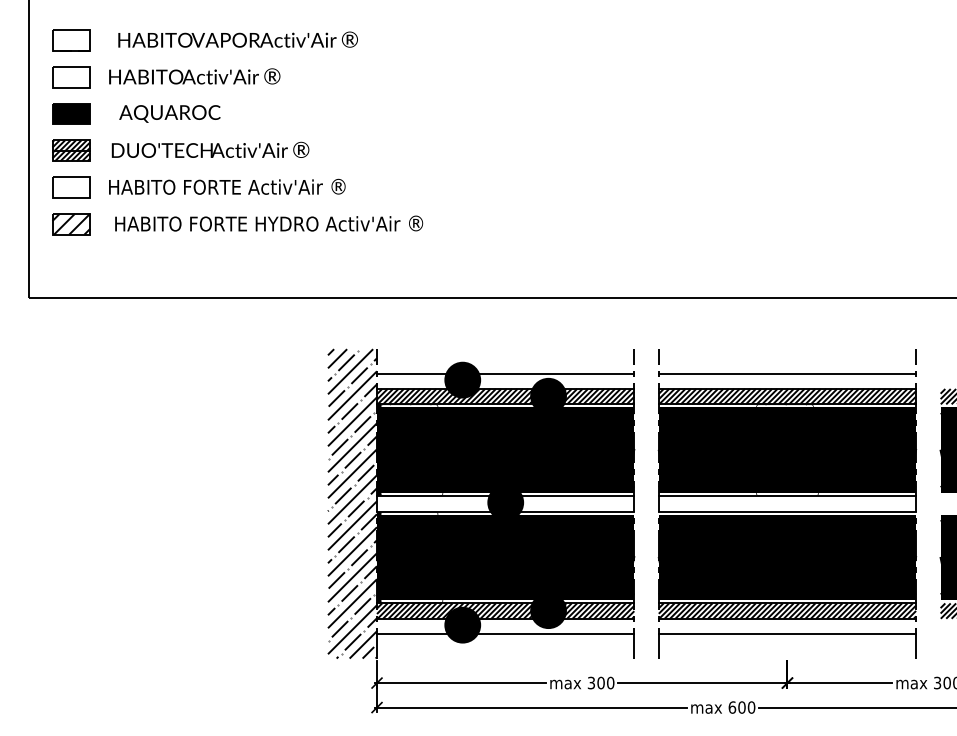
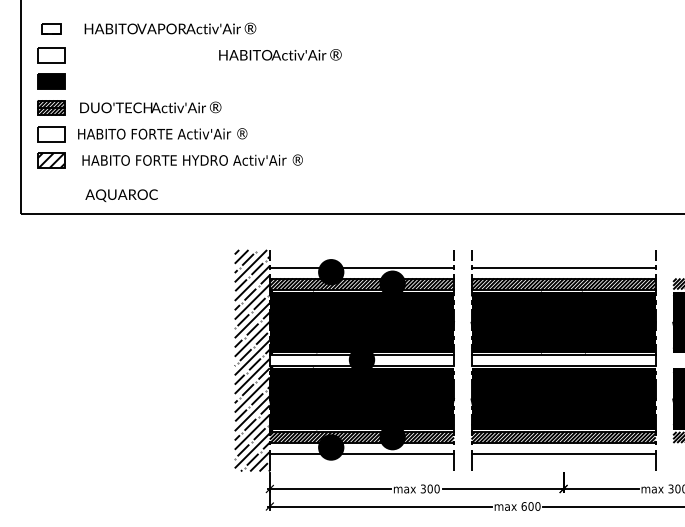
part: (71, 41) -> (51, 29), size x0.7
text: (194, 75) -> (280, 54), moved
text: (169, 113) -> (121, 195), moved

